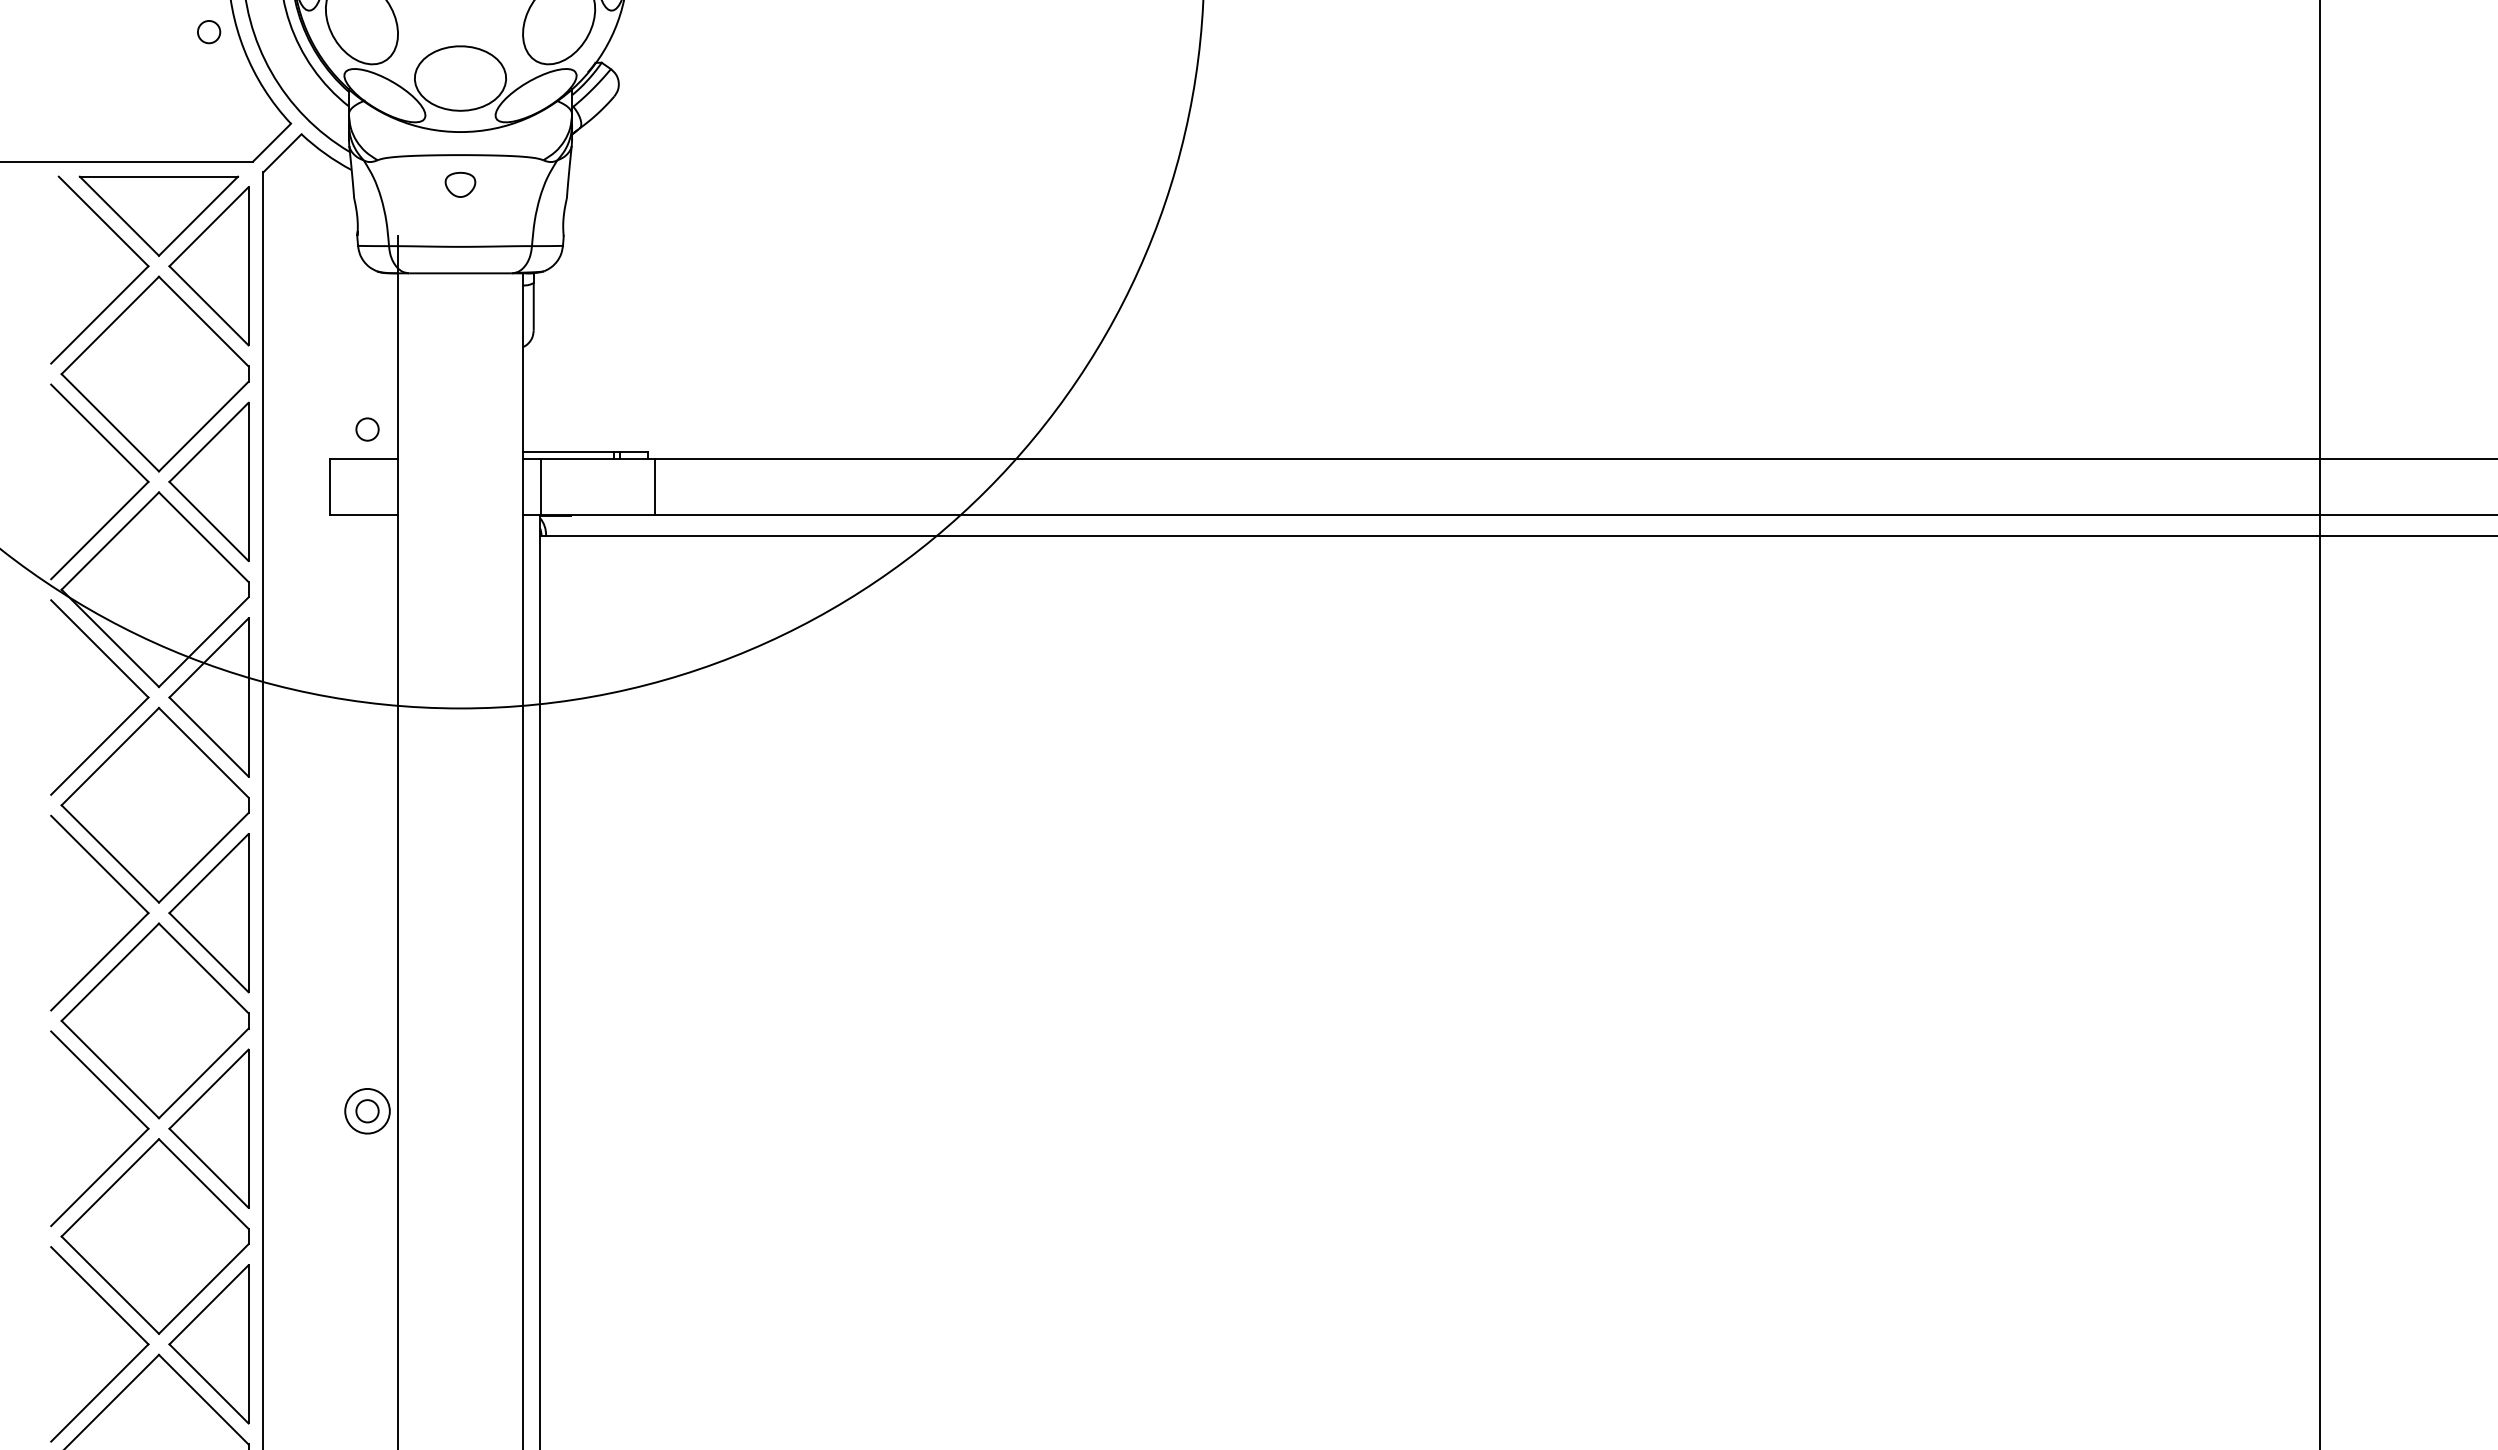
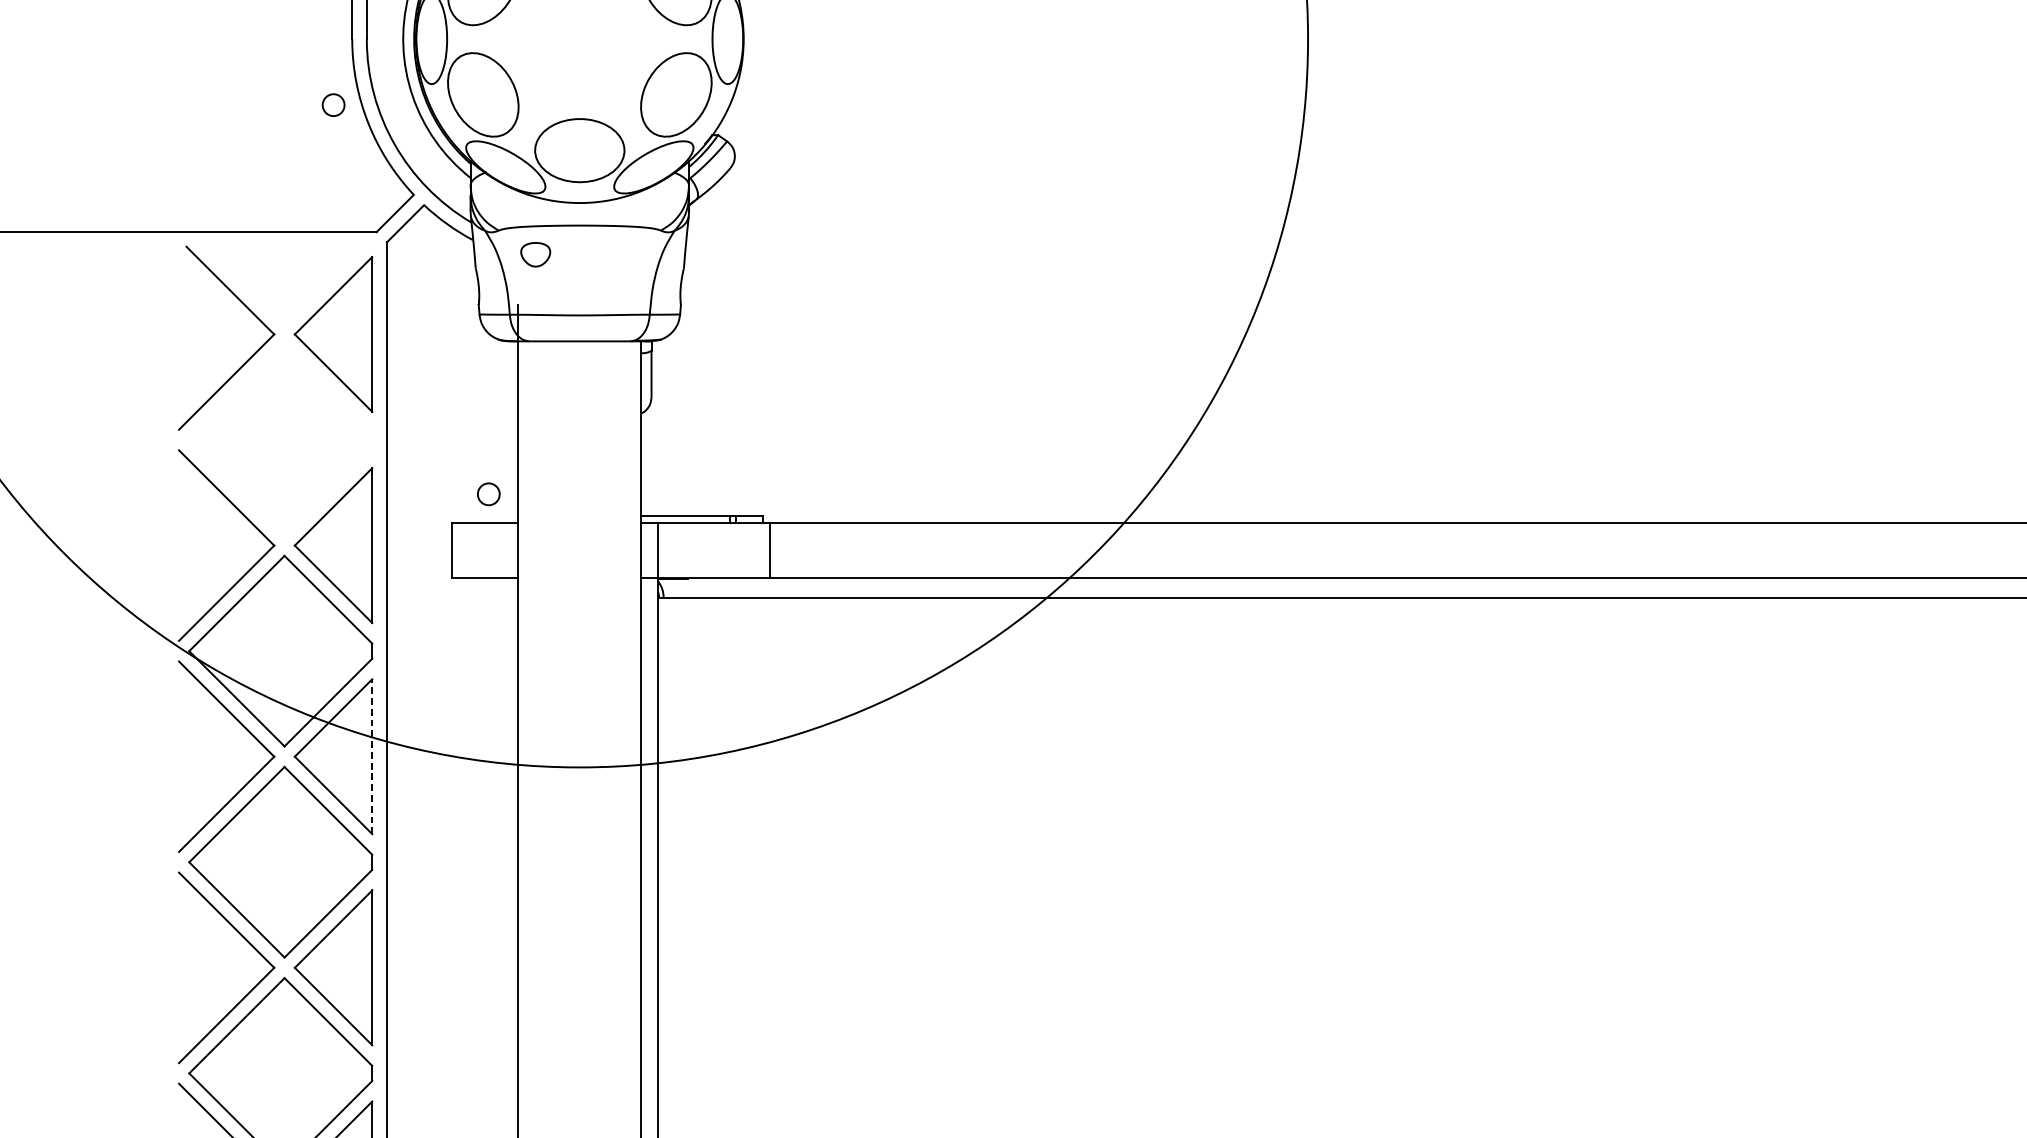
part: (460, 184) -> (535, 254), moved
part: (158, 215) -> (284, 284), removed
part: (154, 373) -> (280, 439), removed
line: (248, 697) -> (372, 756), solid -> dashed

